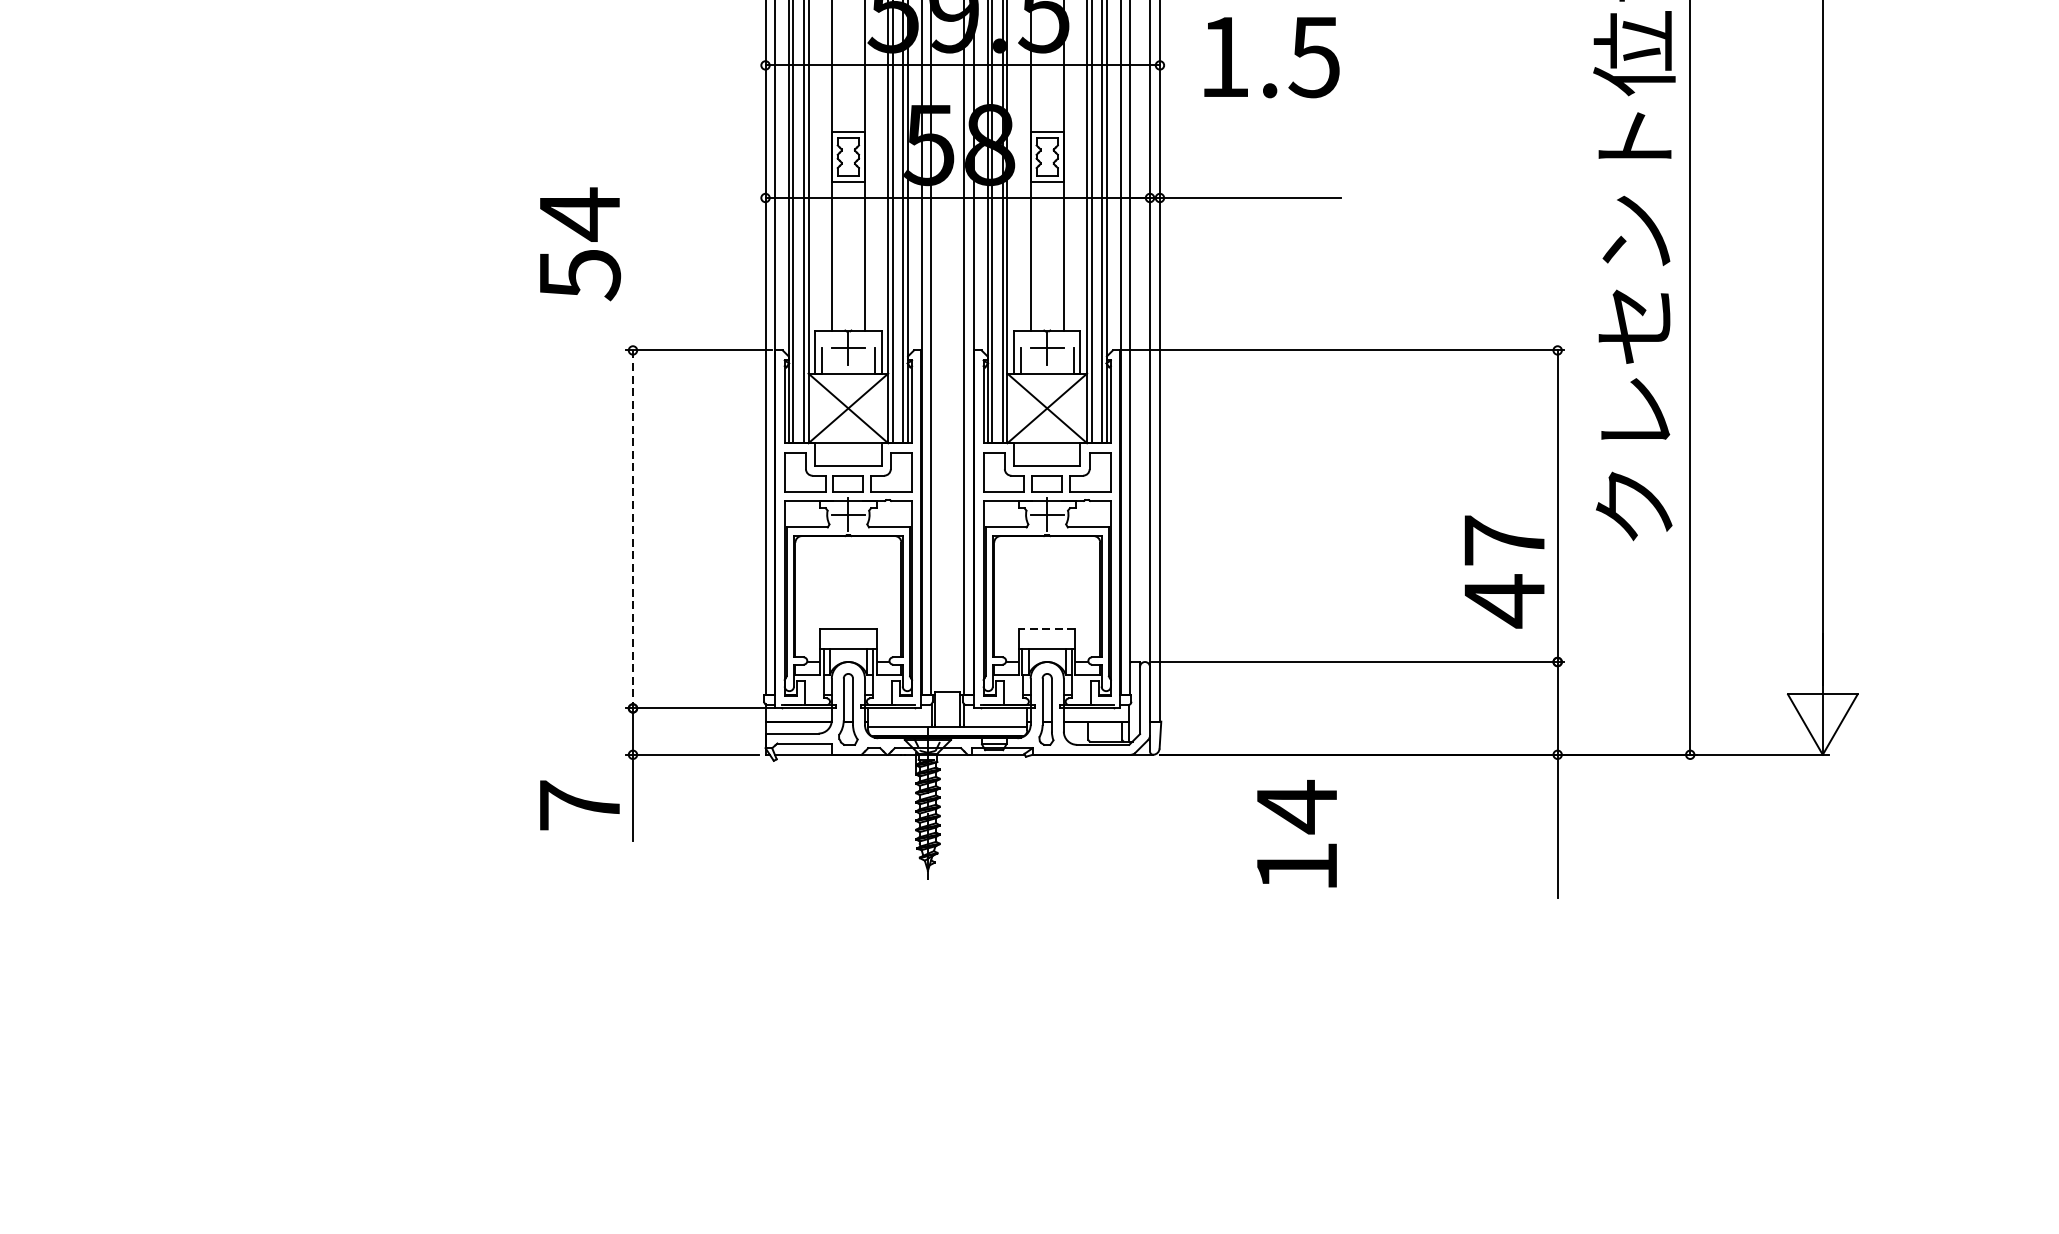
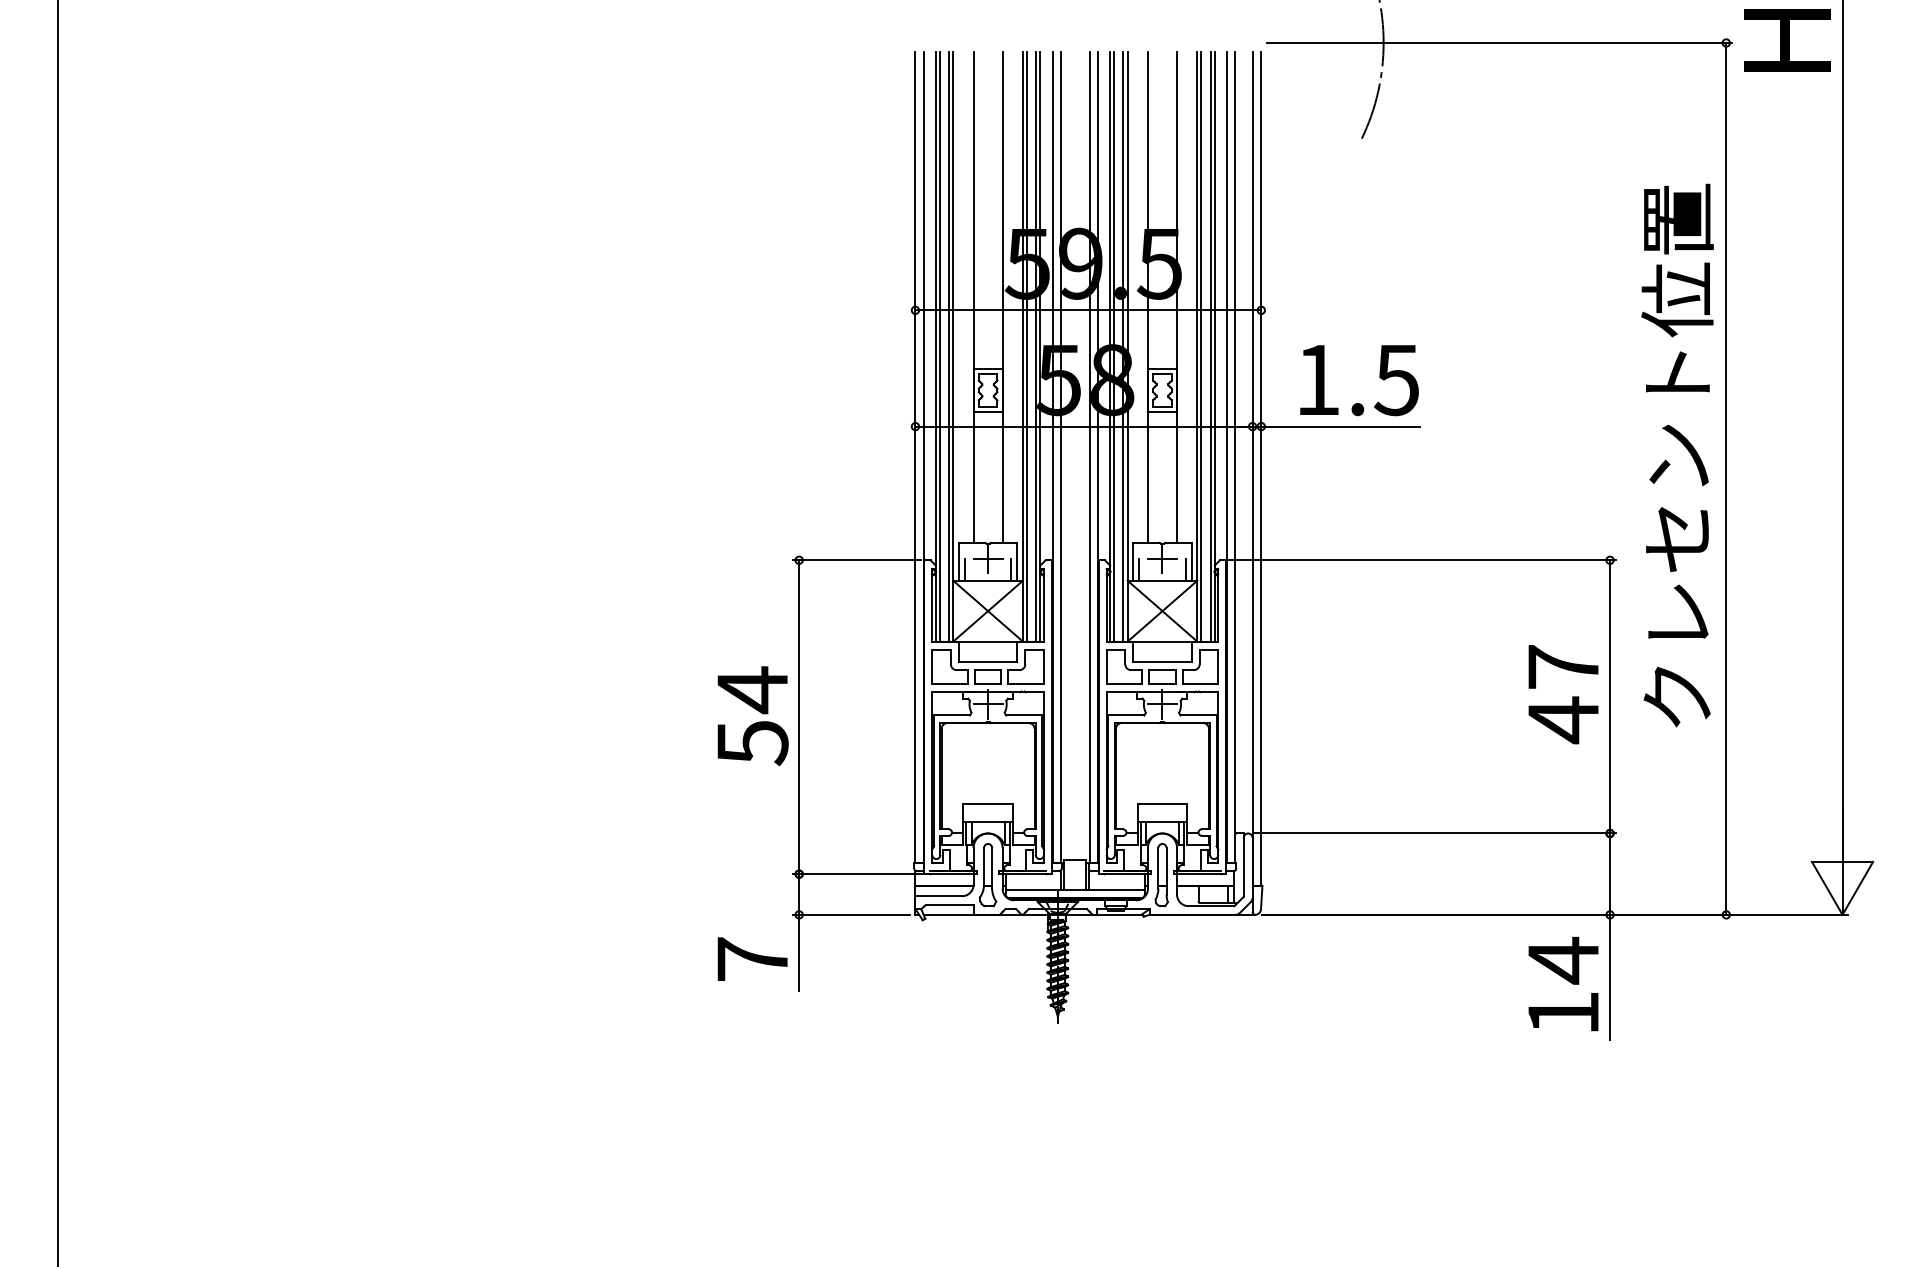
text: (1271, 57) -> (1359, 380), moved
text: (579, 244) -> (752, 716), moved
line: (633, 529) -> (799, 717), dashed -> solid
text: (1504, 571) -> (1563, 694), moved
line: (1047, 628) -> (1162, 804), dashed -> solid
text: (1297, 833) -> (1563, 983), moved

